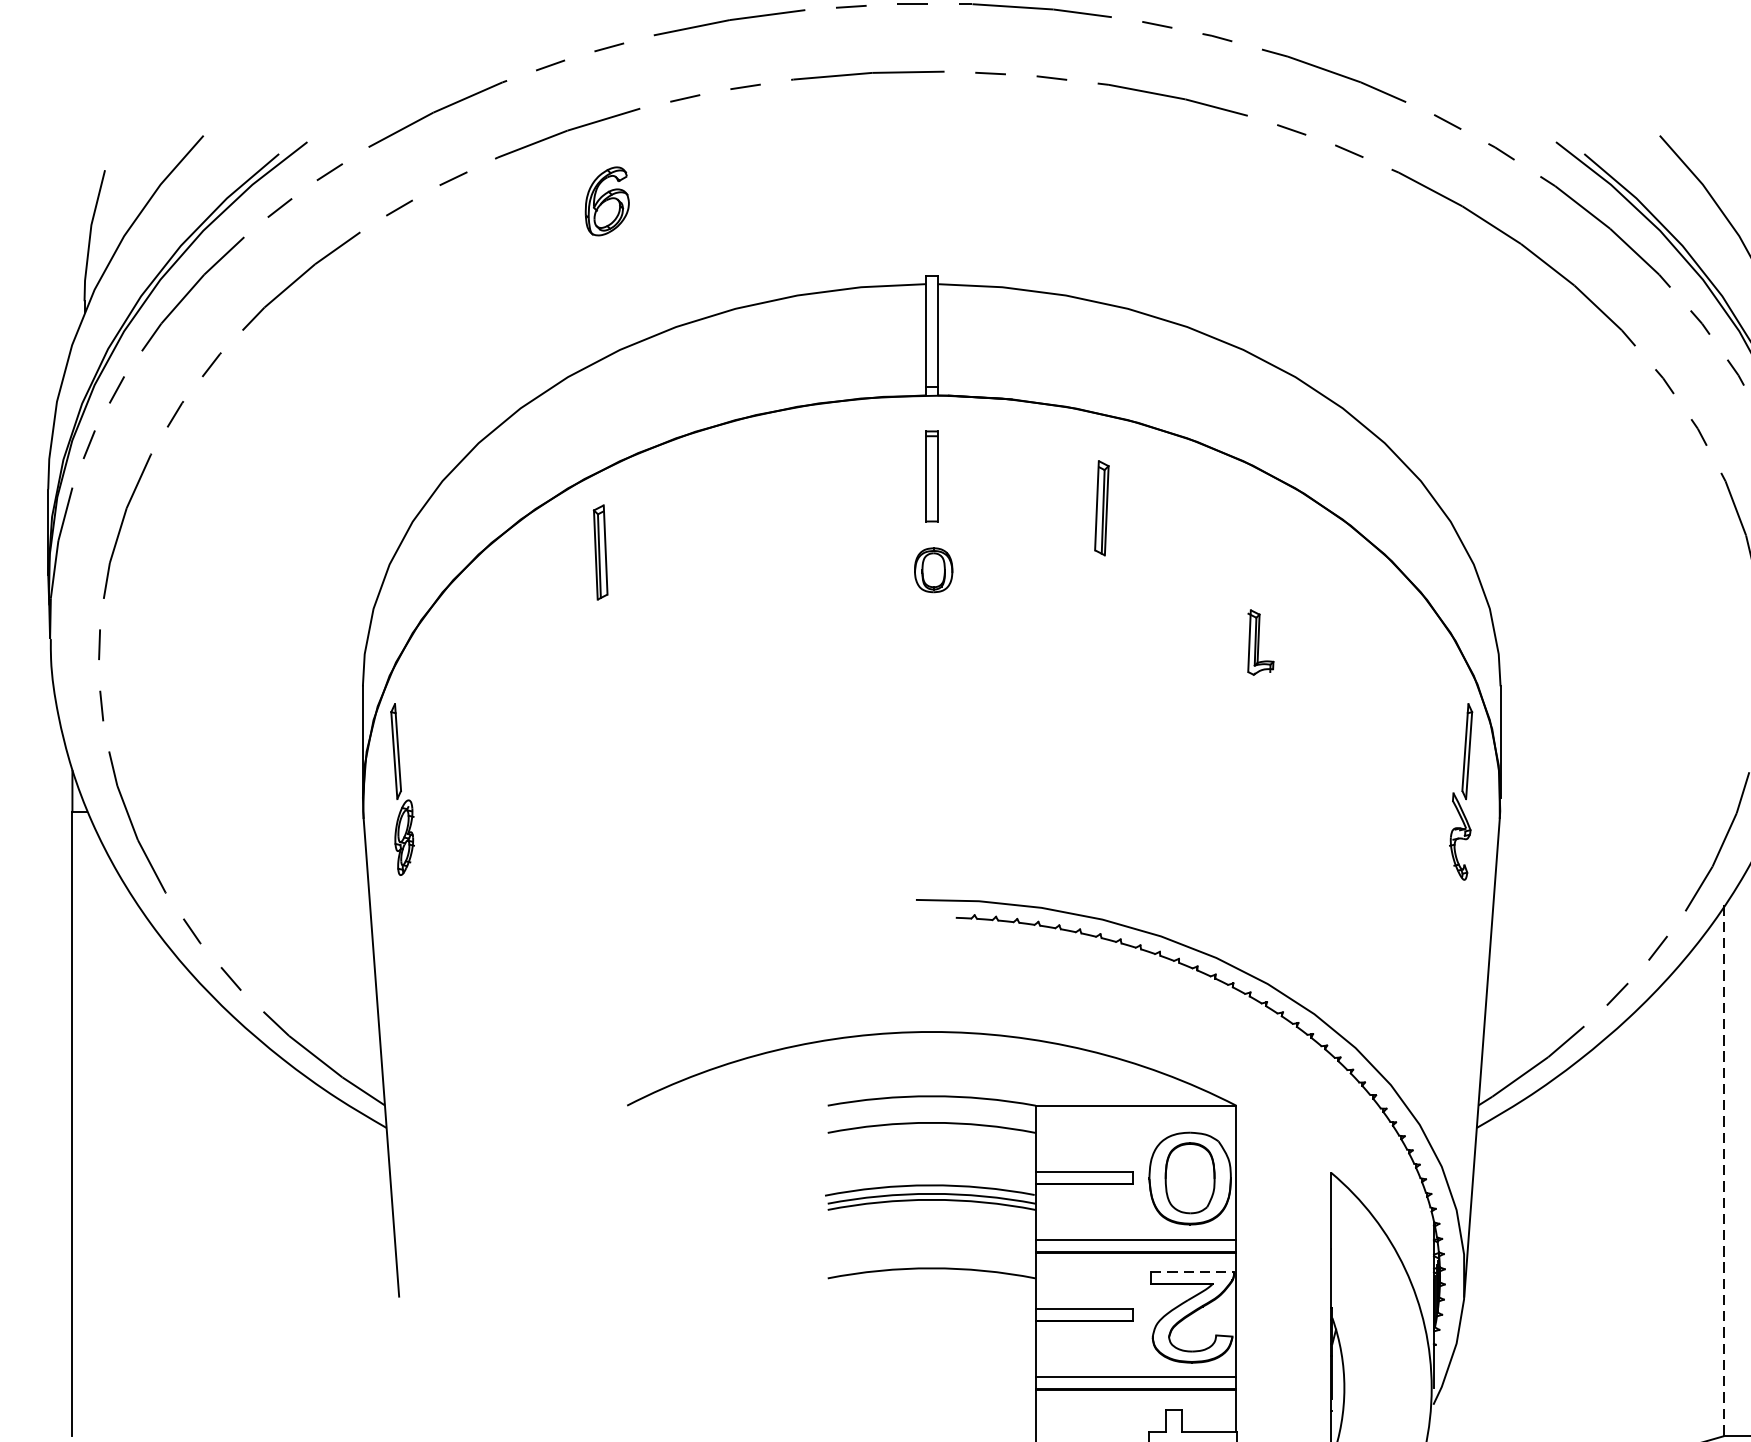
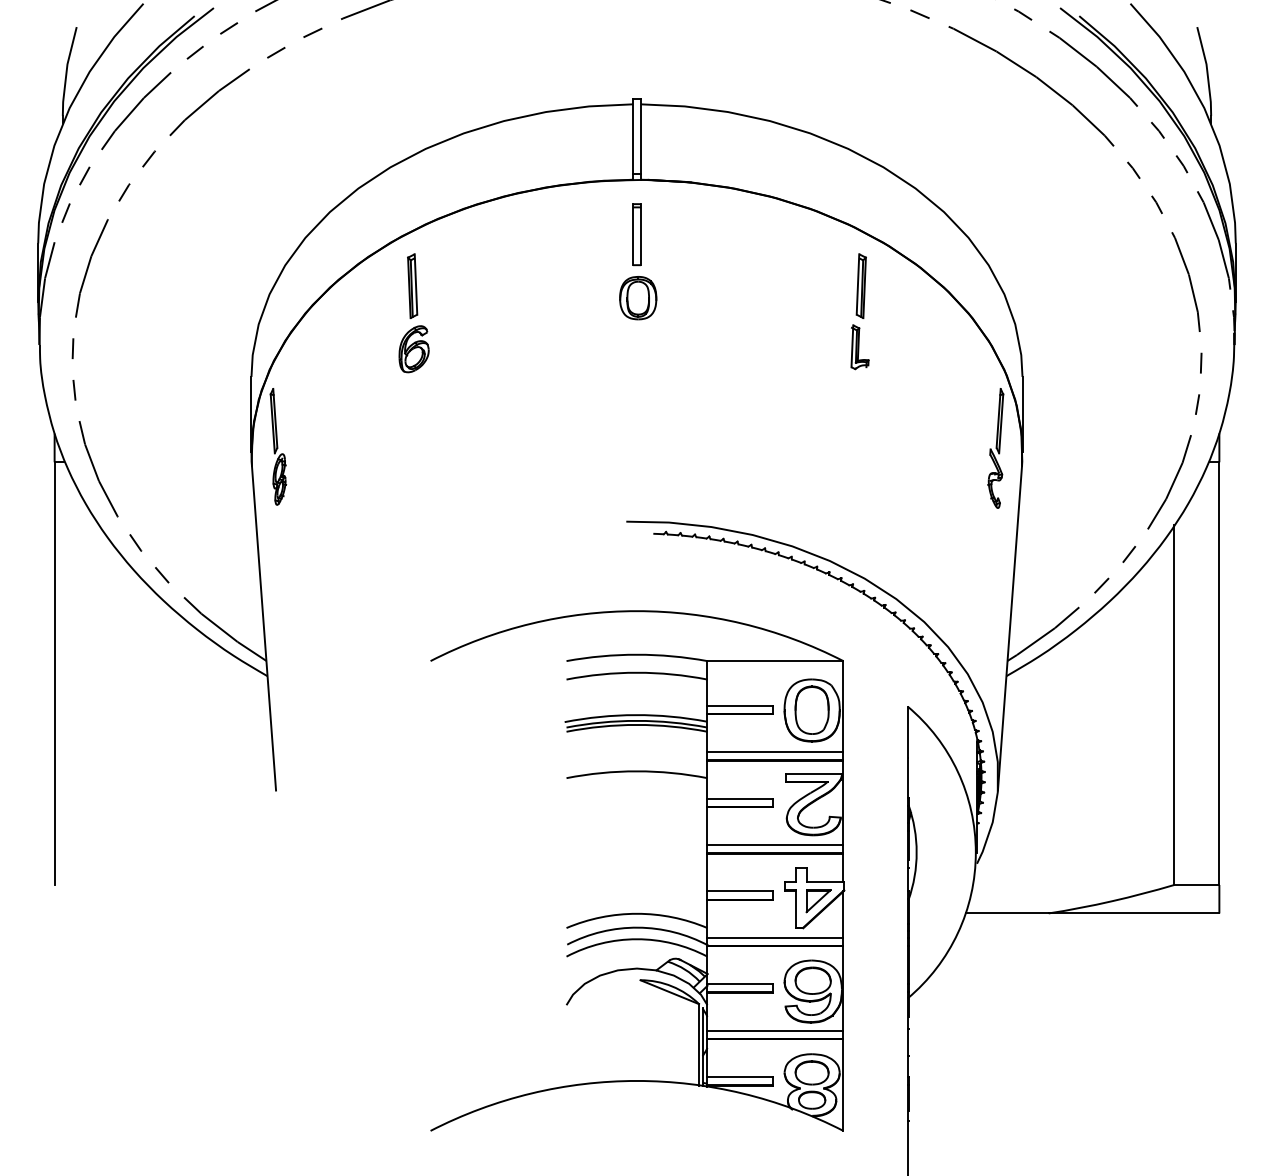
part: (606, 201) -> (413, 349), moved
part: (1100, 507) -> (860, 285), moved
part: (933, 570) -> (638, 298), size x1.43
line: (1724, 1171) -> (1174, 705), dashed -> solid
line: (1193, 1271) -> (814, 773), dashed -> solid

